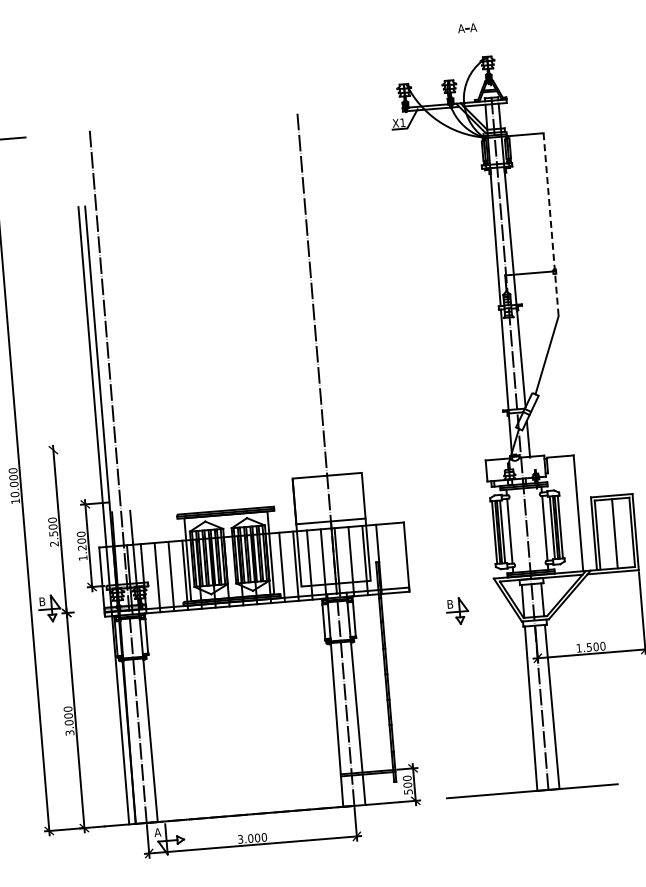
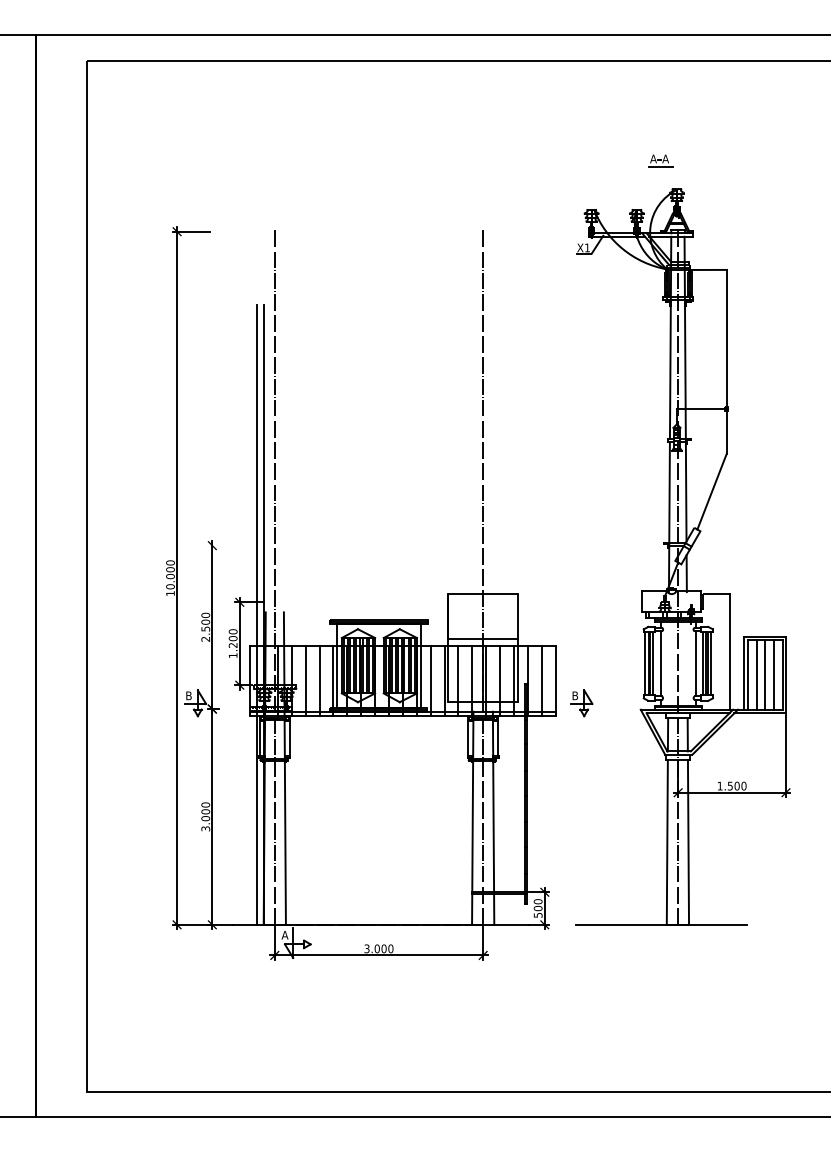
line: (468, 35) -> (660, 166), added
line: (550, 224) -> (726, 361), dashed -> solid
line: (624, 532) -> (774, 674), added
line: (606, 534) -> (756, 674), added
line: (392, 557) -> (541, 680), added
part: (457, 611) -> (581, 703), moved

